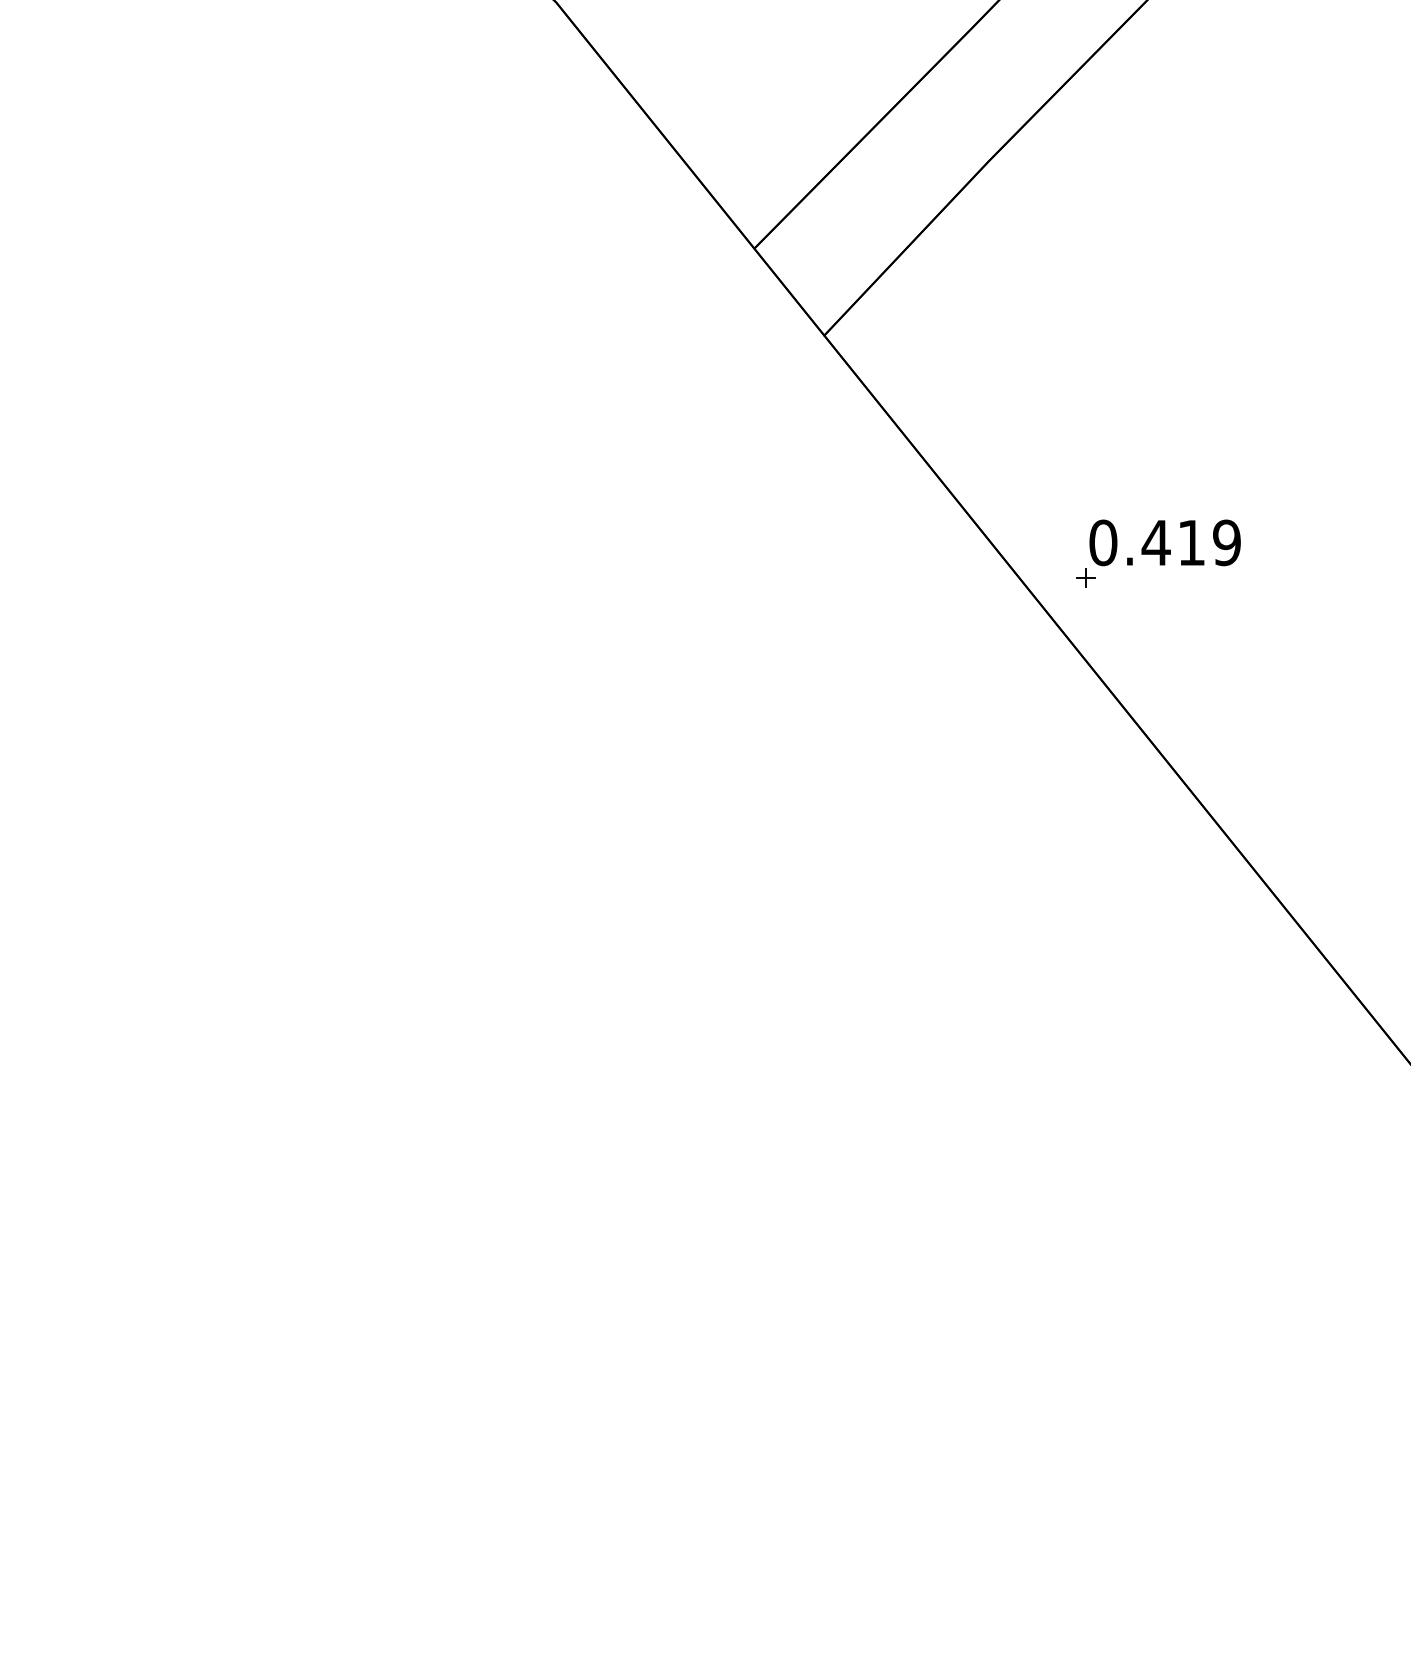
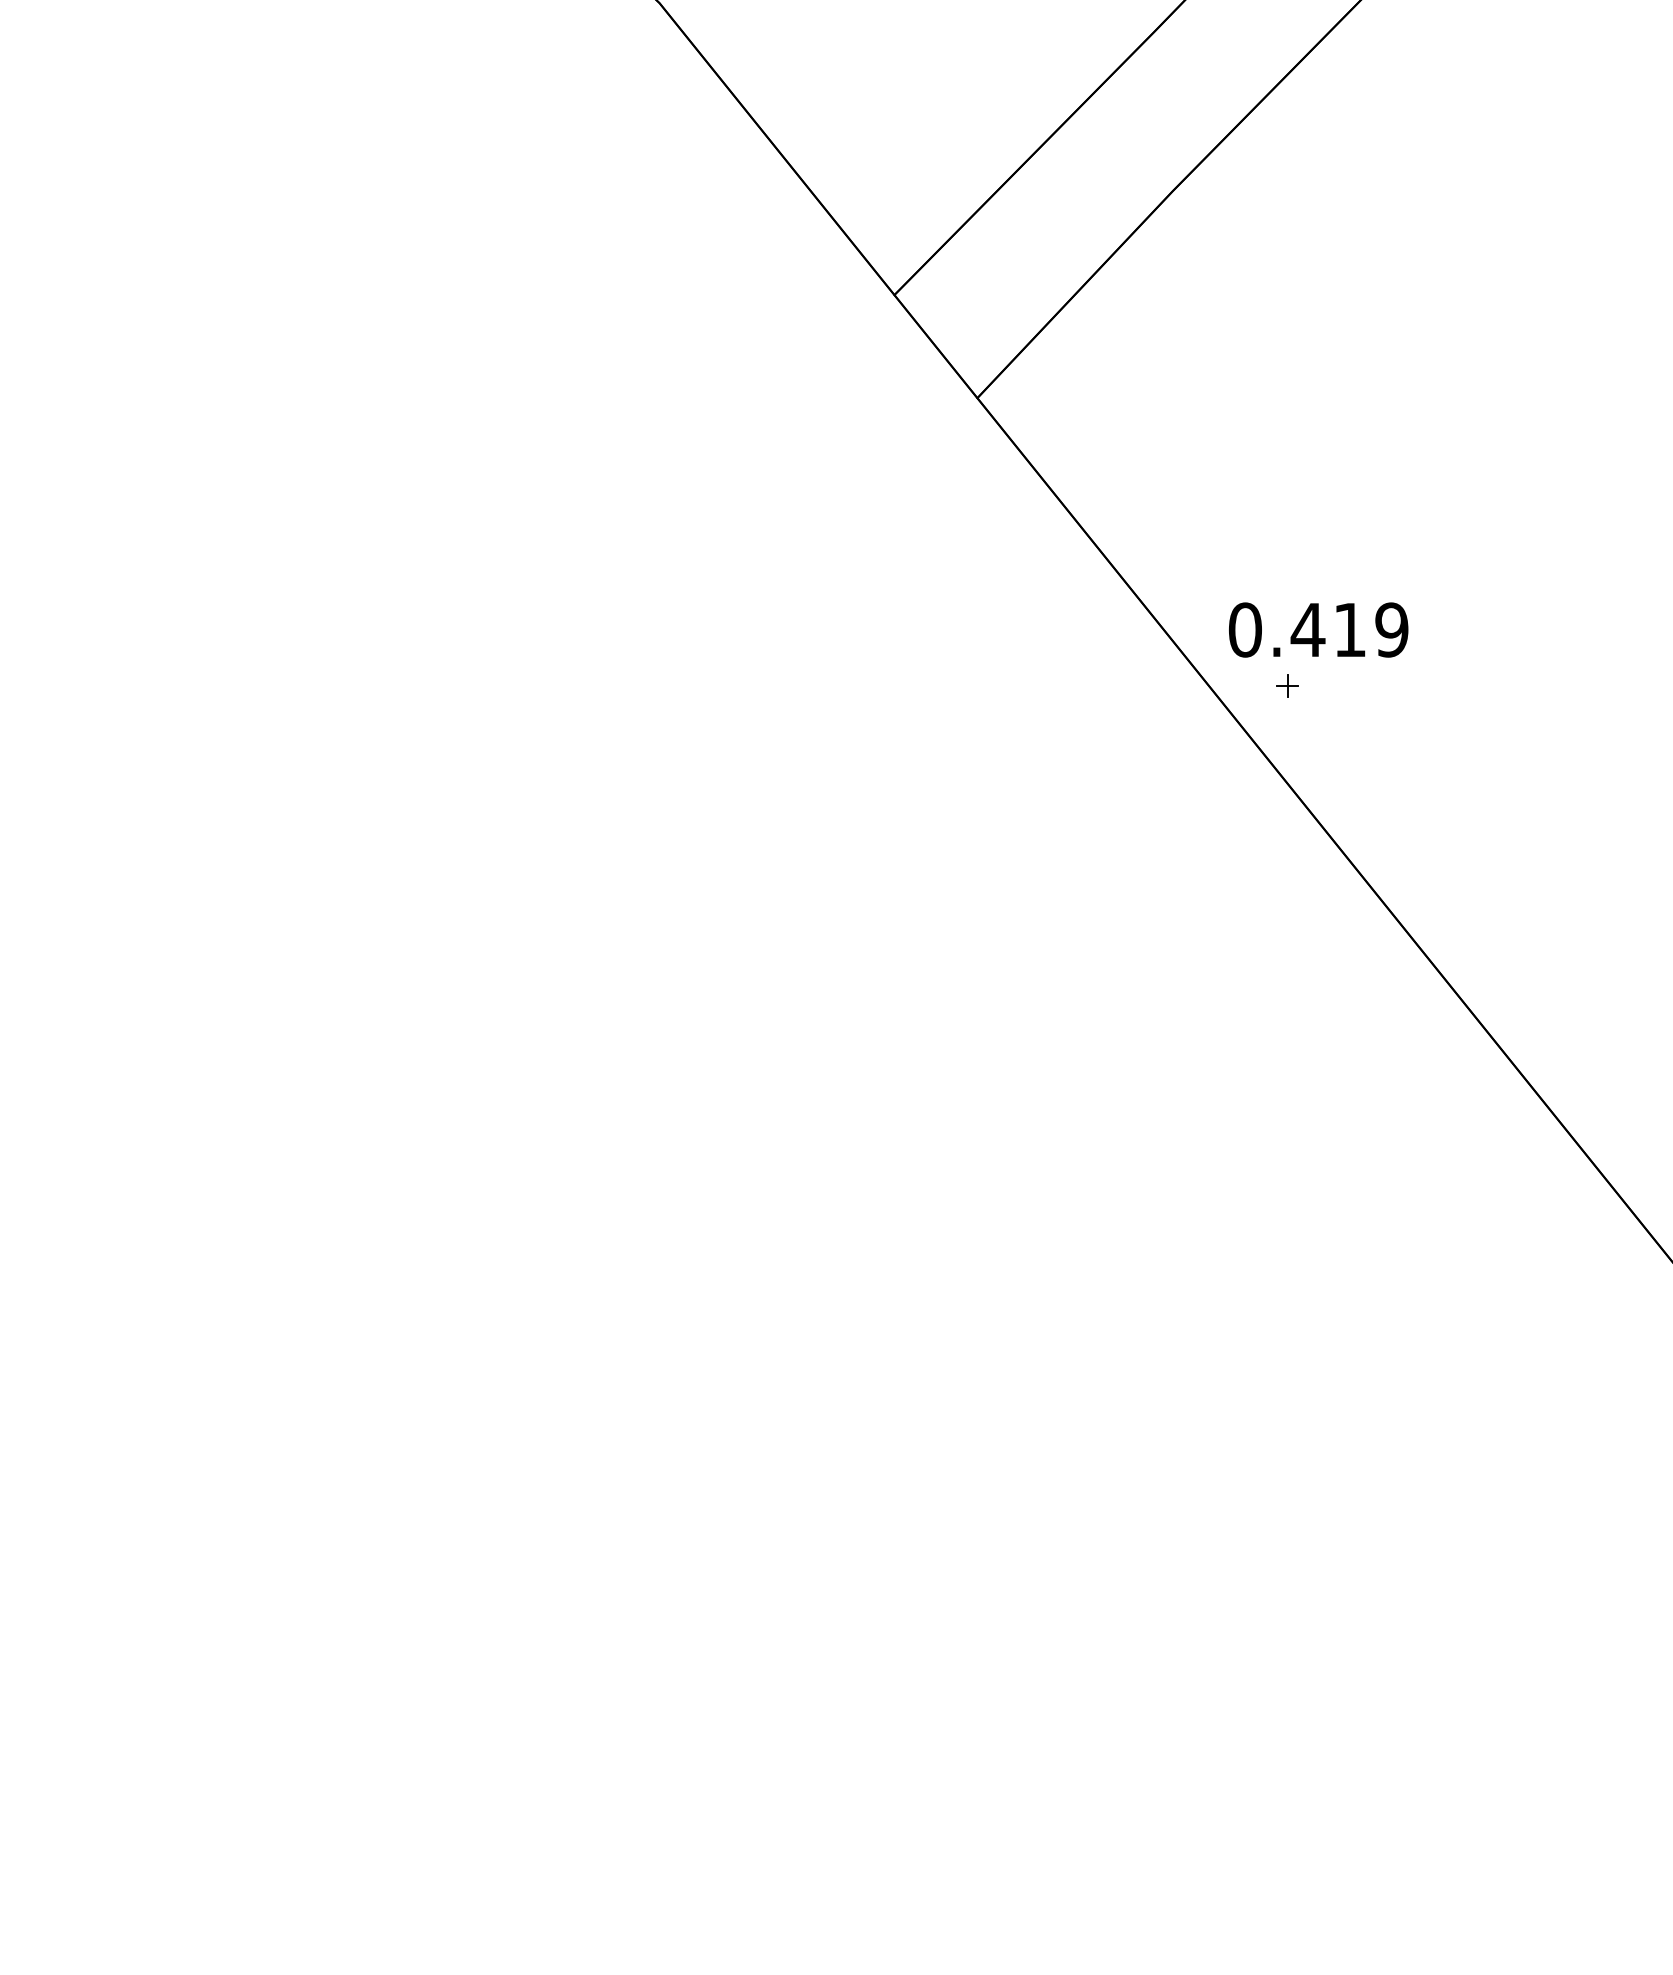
text: (1165, 542) -> (1318, 629), moved

